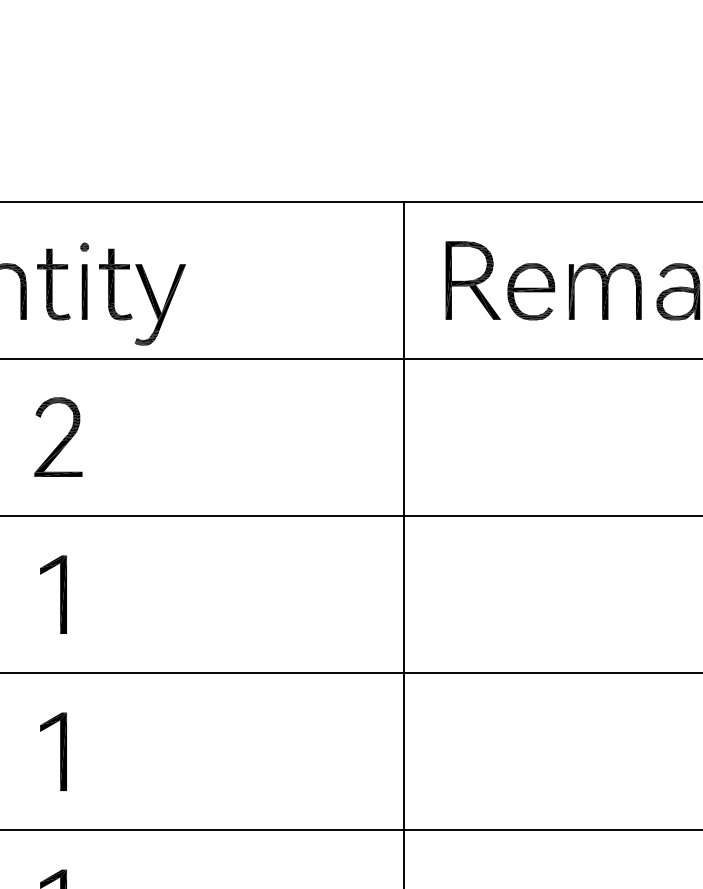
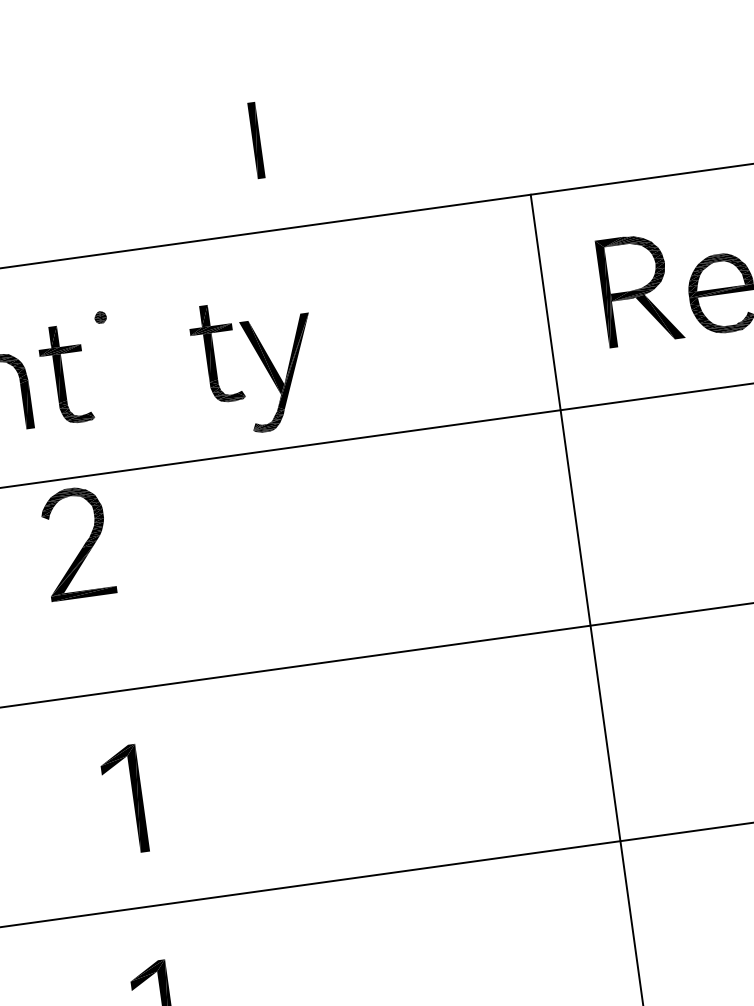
part: (84, 291) -> (256, 139), moved
part: (142, 296) -> (255, 365), moved
part: (58, 436) -> (77, 542), moved

